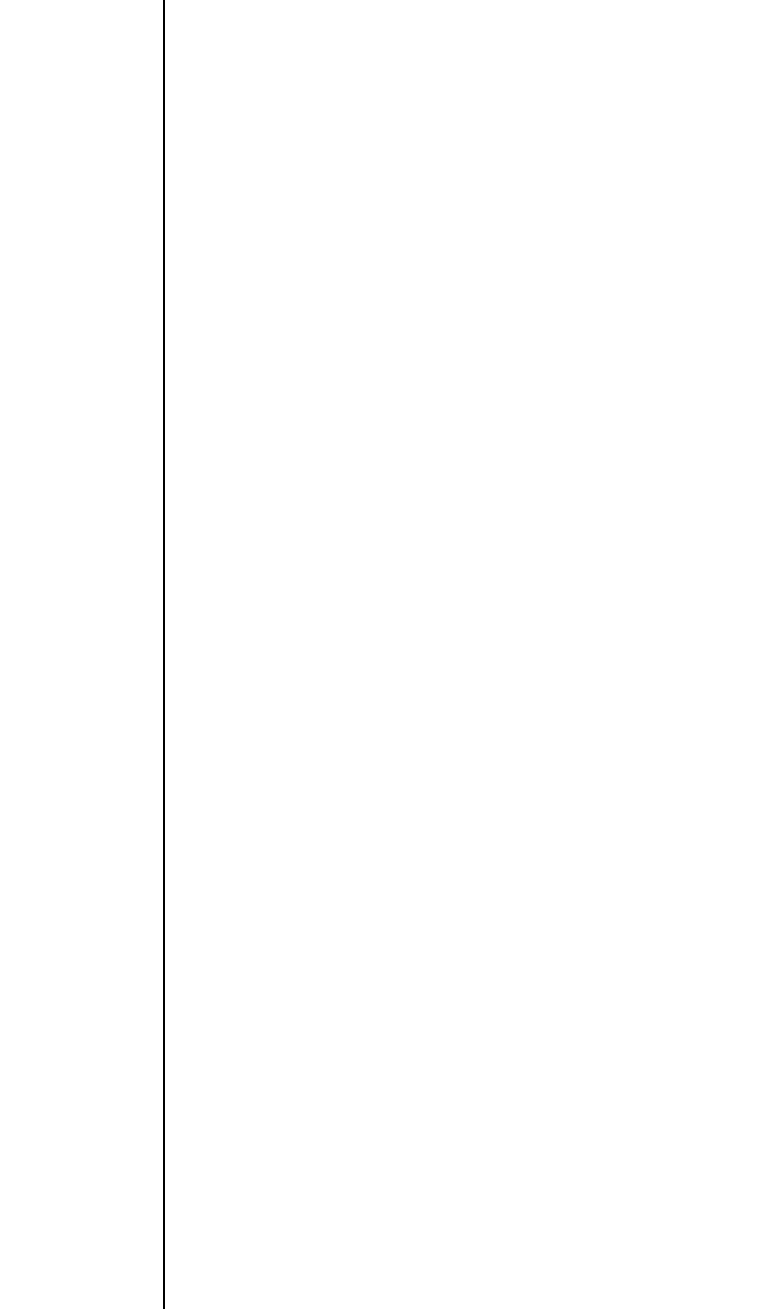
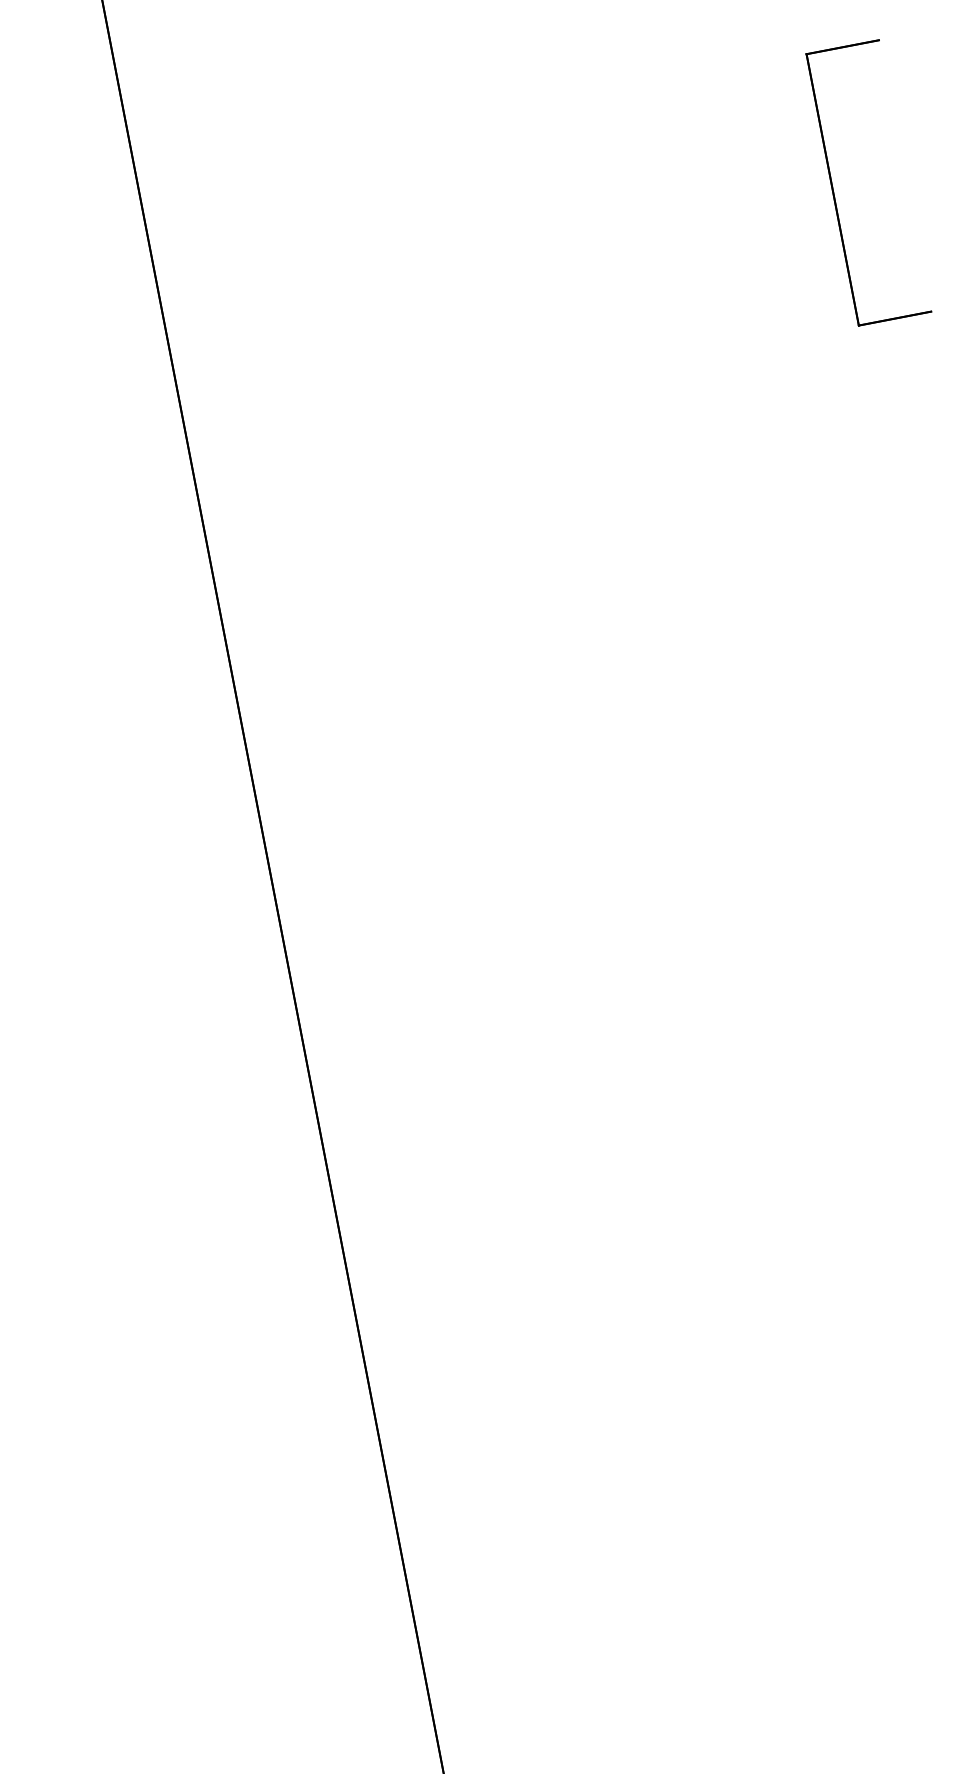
part: (654, 173) -> (833, 189), added

